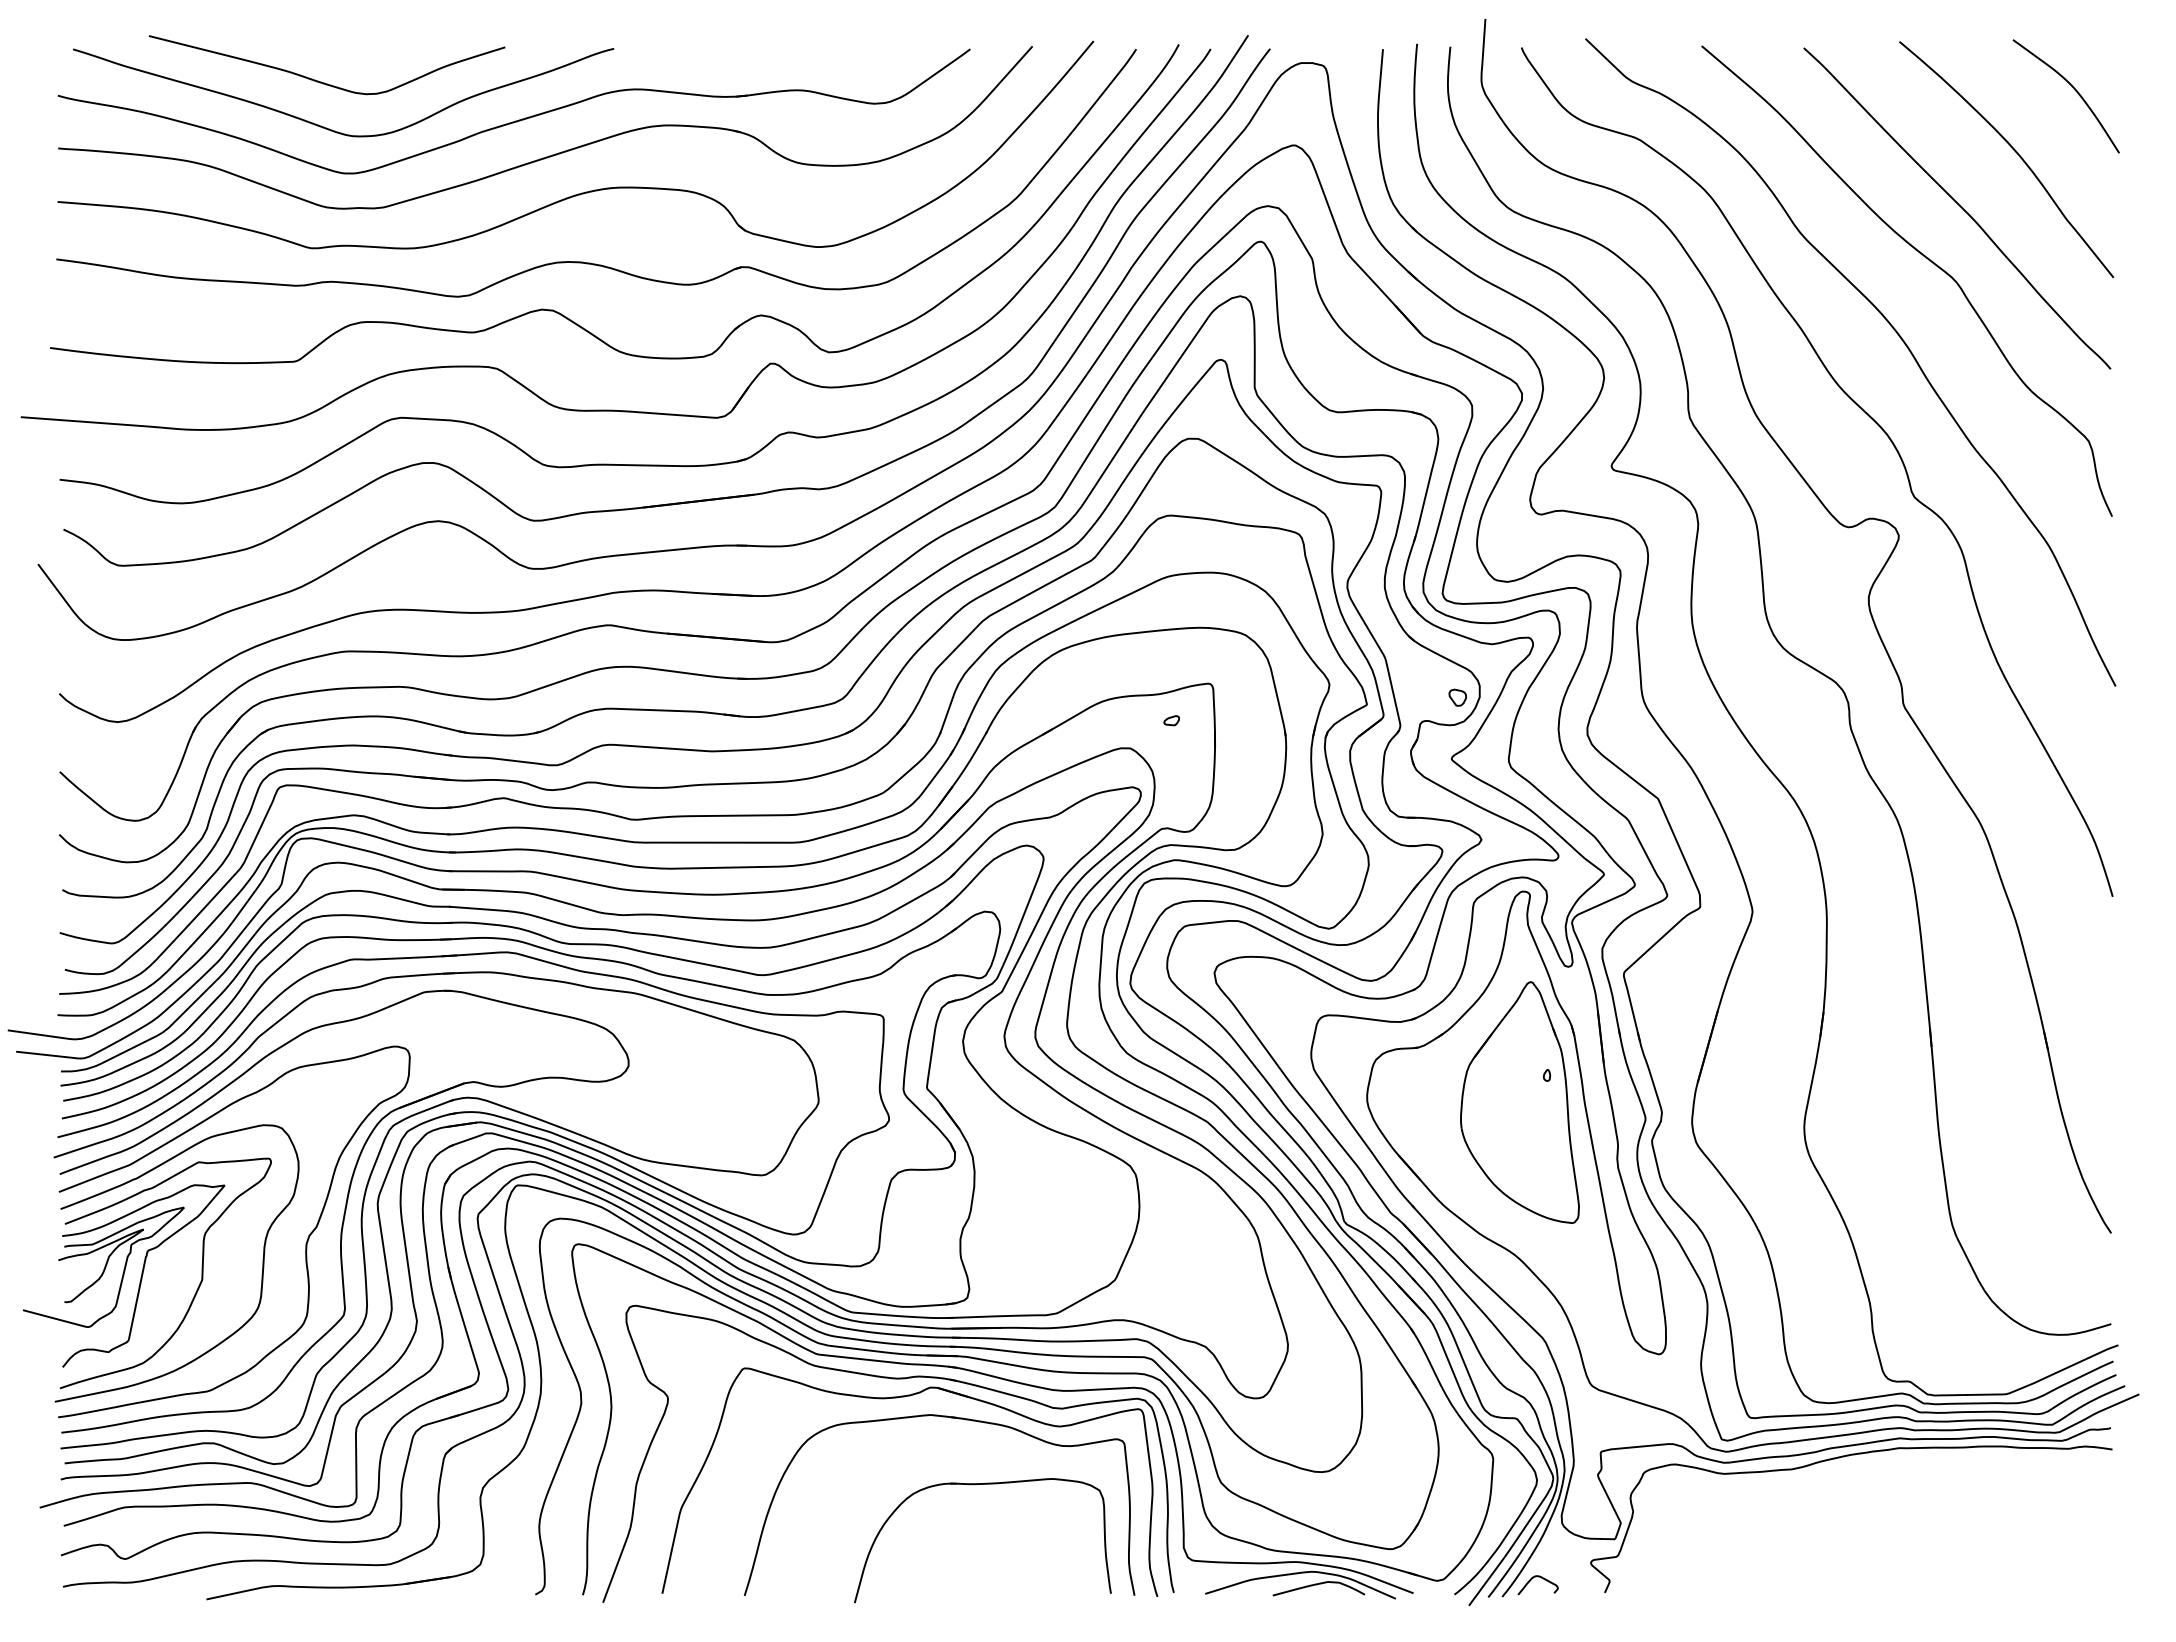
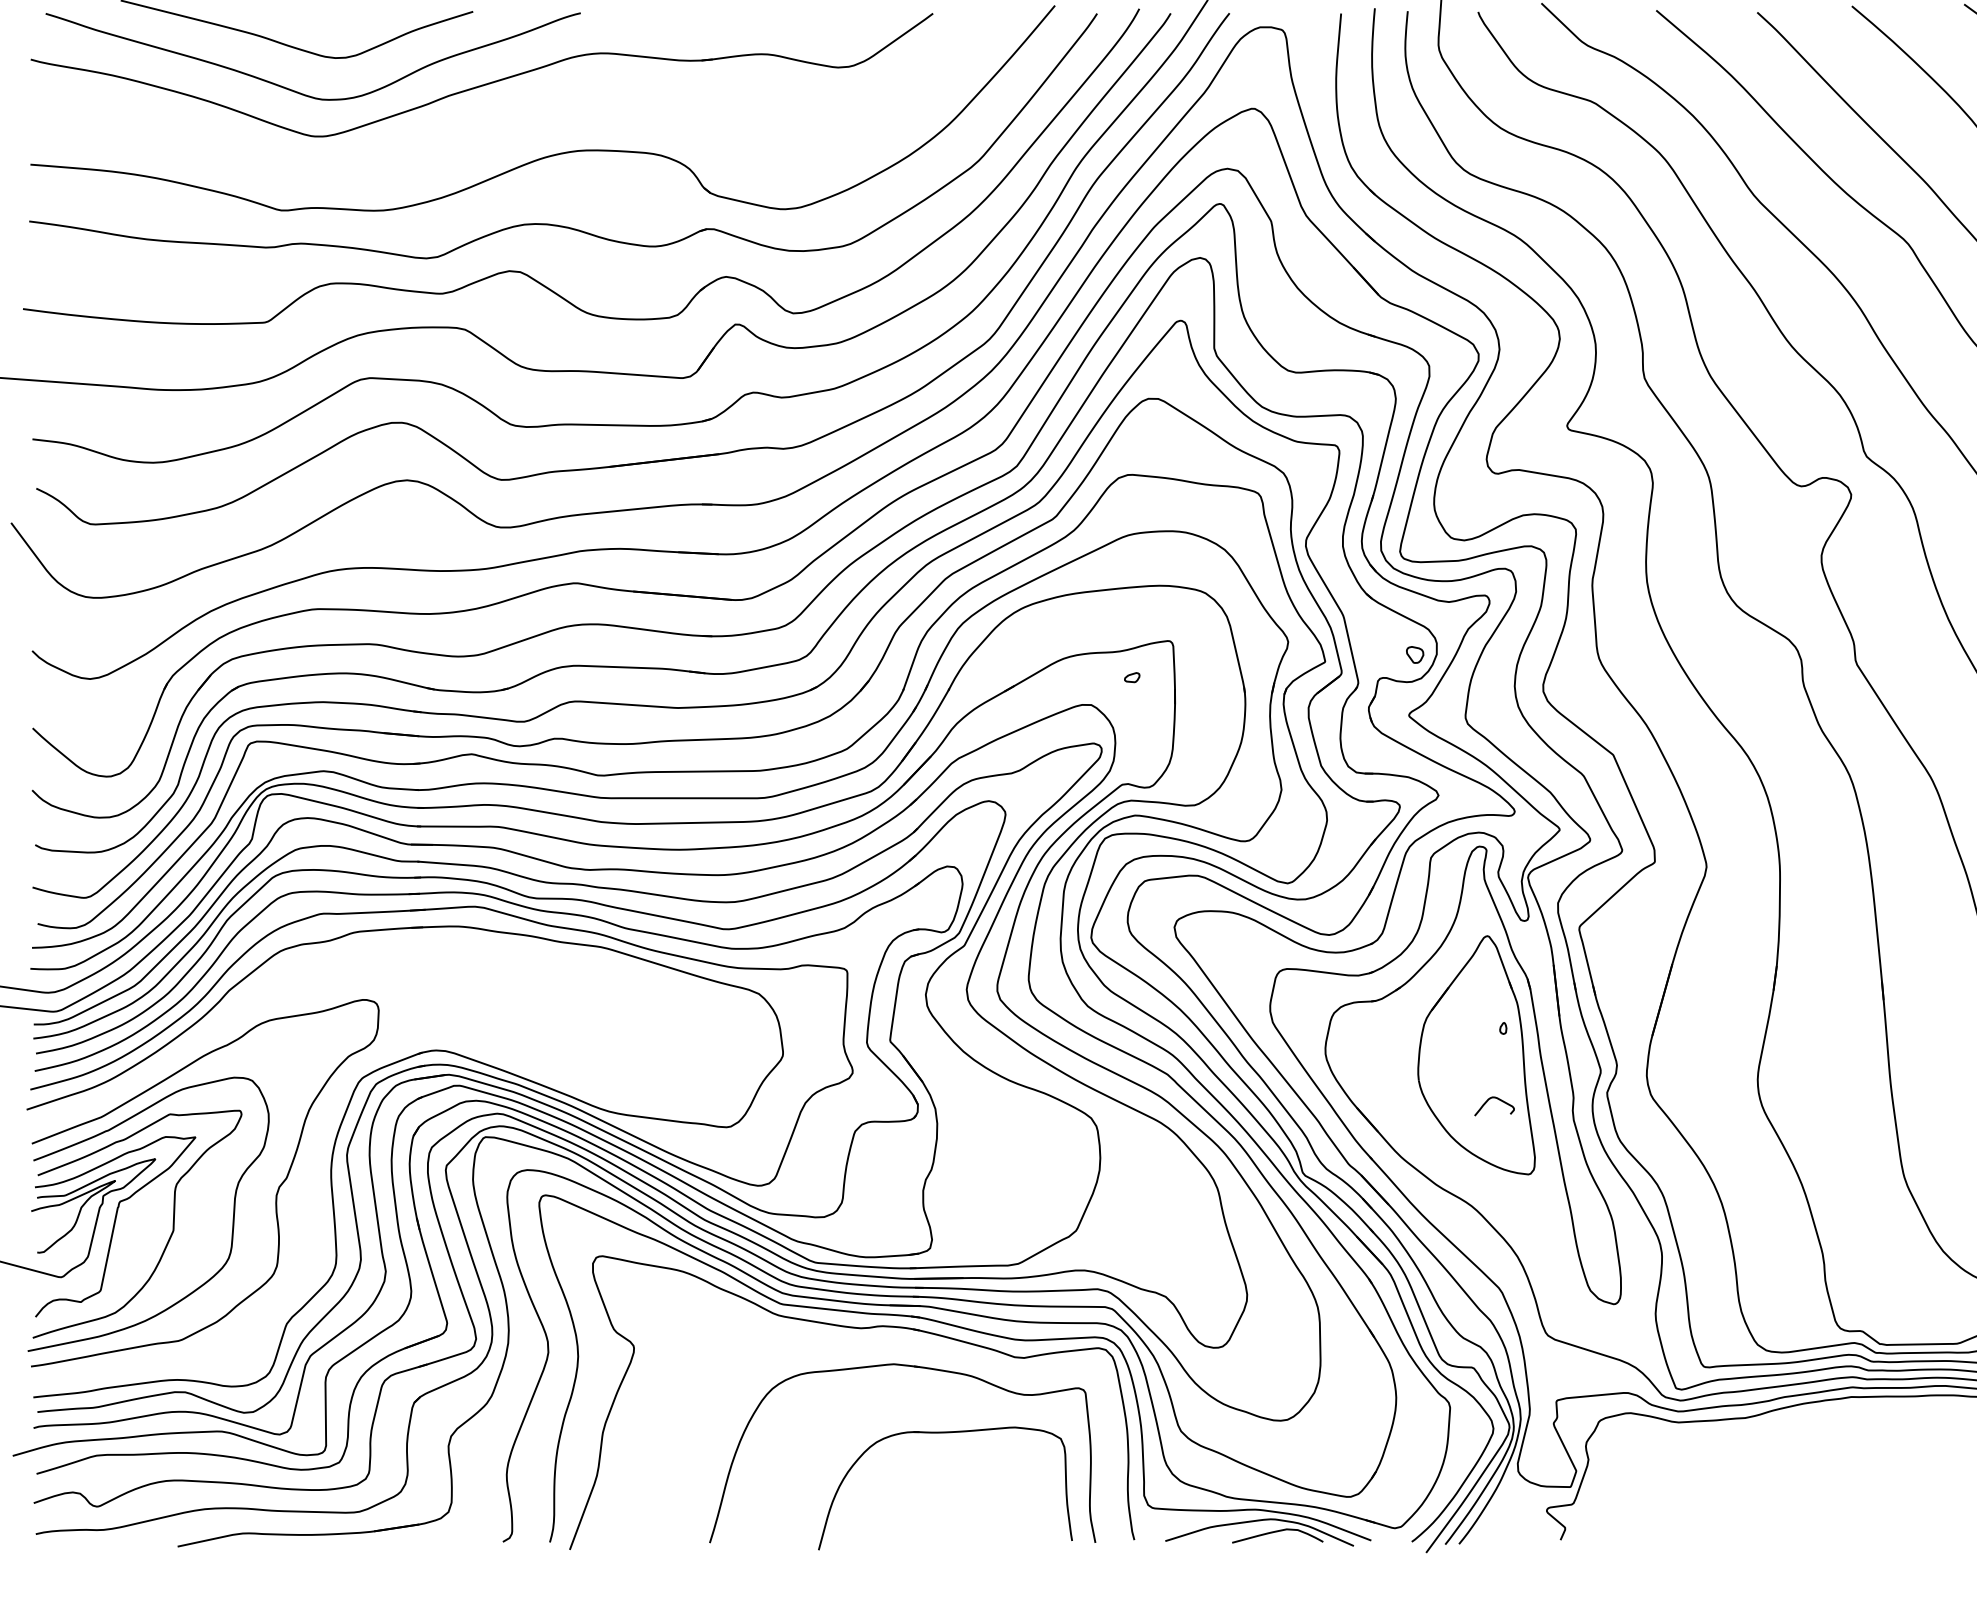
part: (555, 153) -> (522, 116), removed
part: (344, 1211) -> (314, 1162), removed
part: (897, 1398) -> (861, 1347), removed
curve: (1532, 1579) -> (1488, 1100), moved

